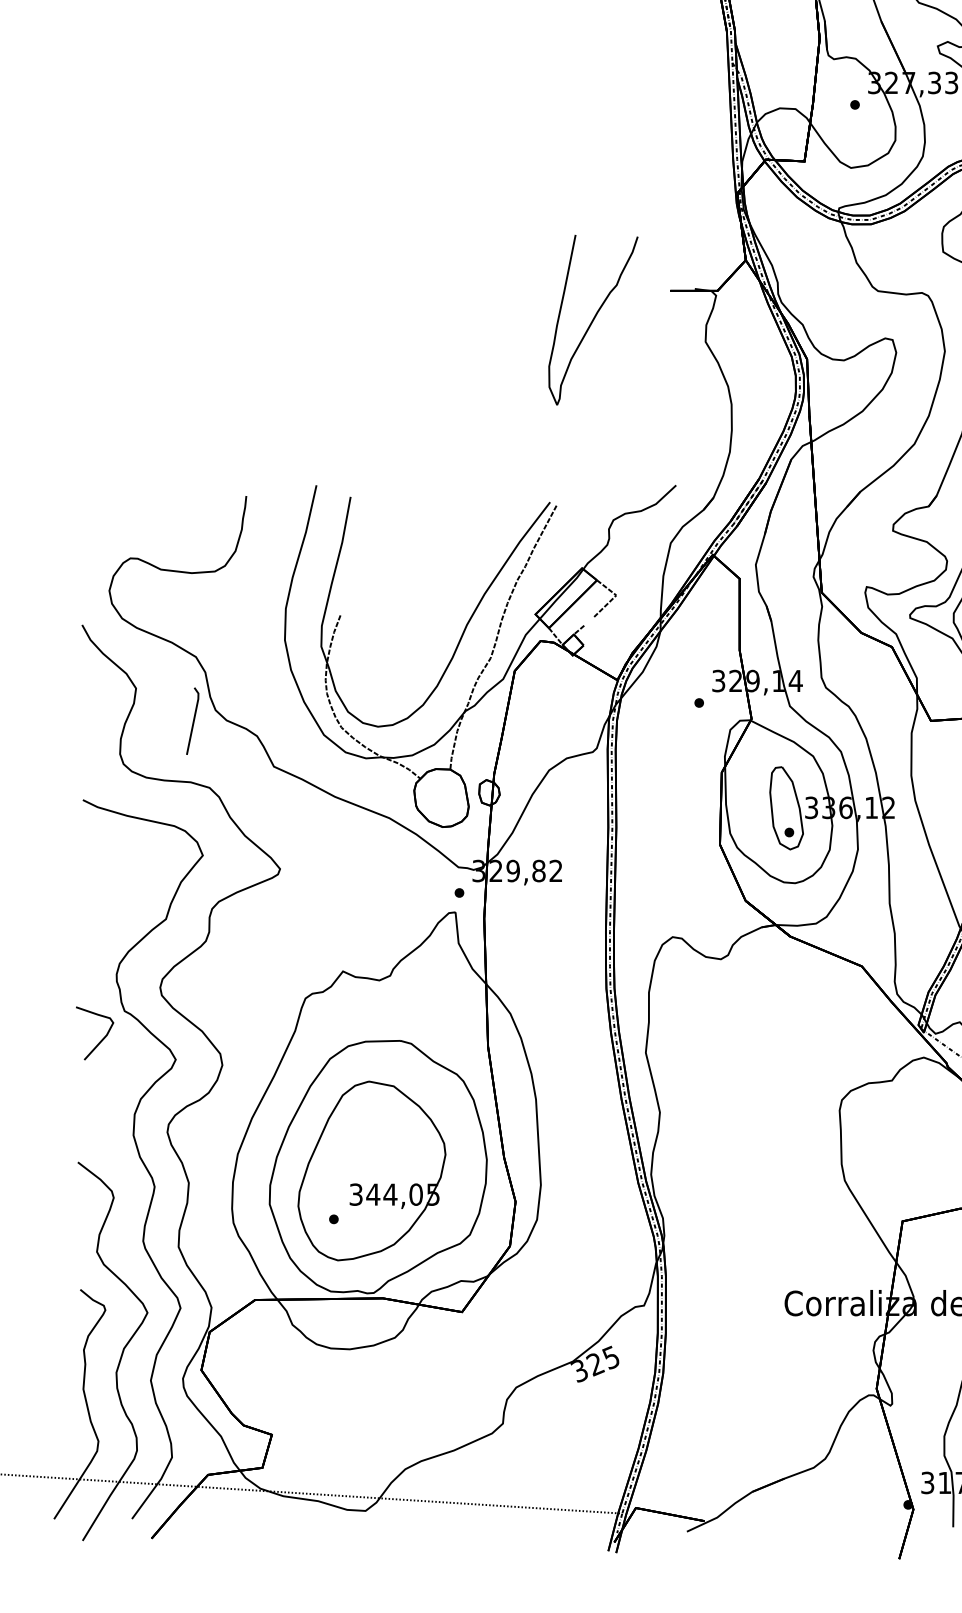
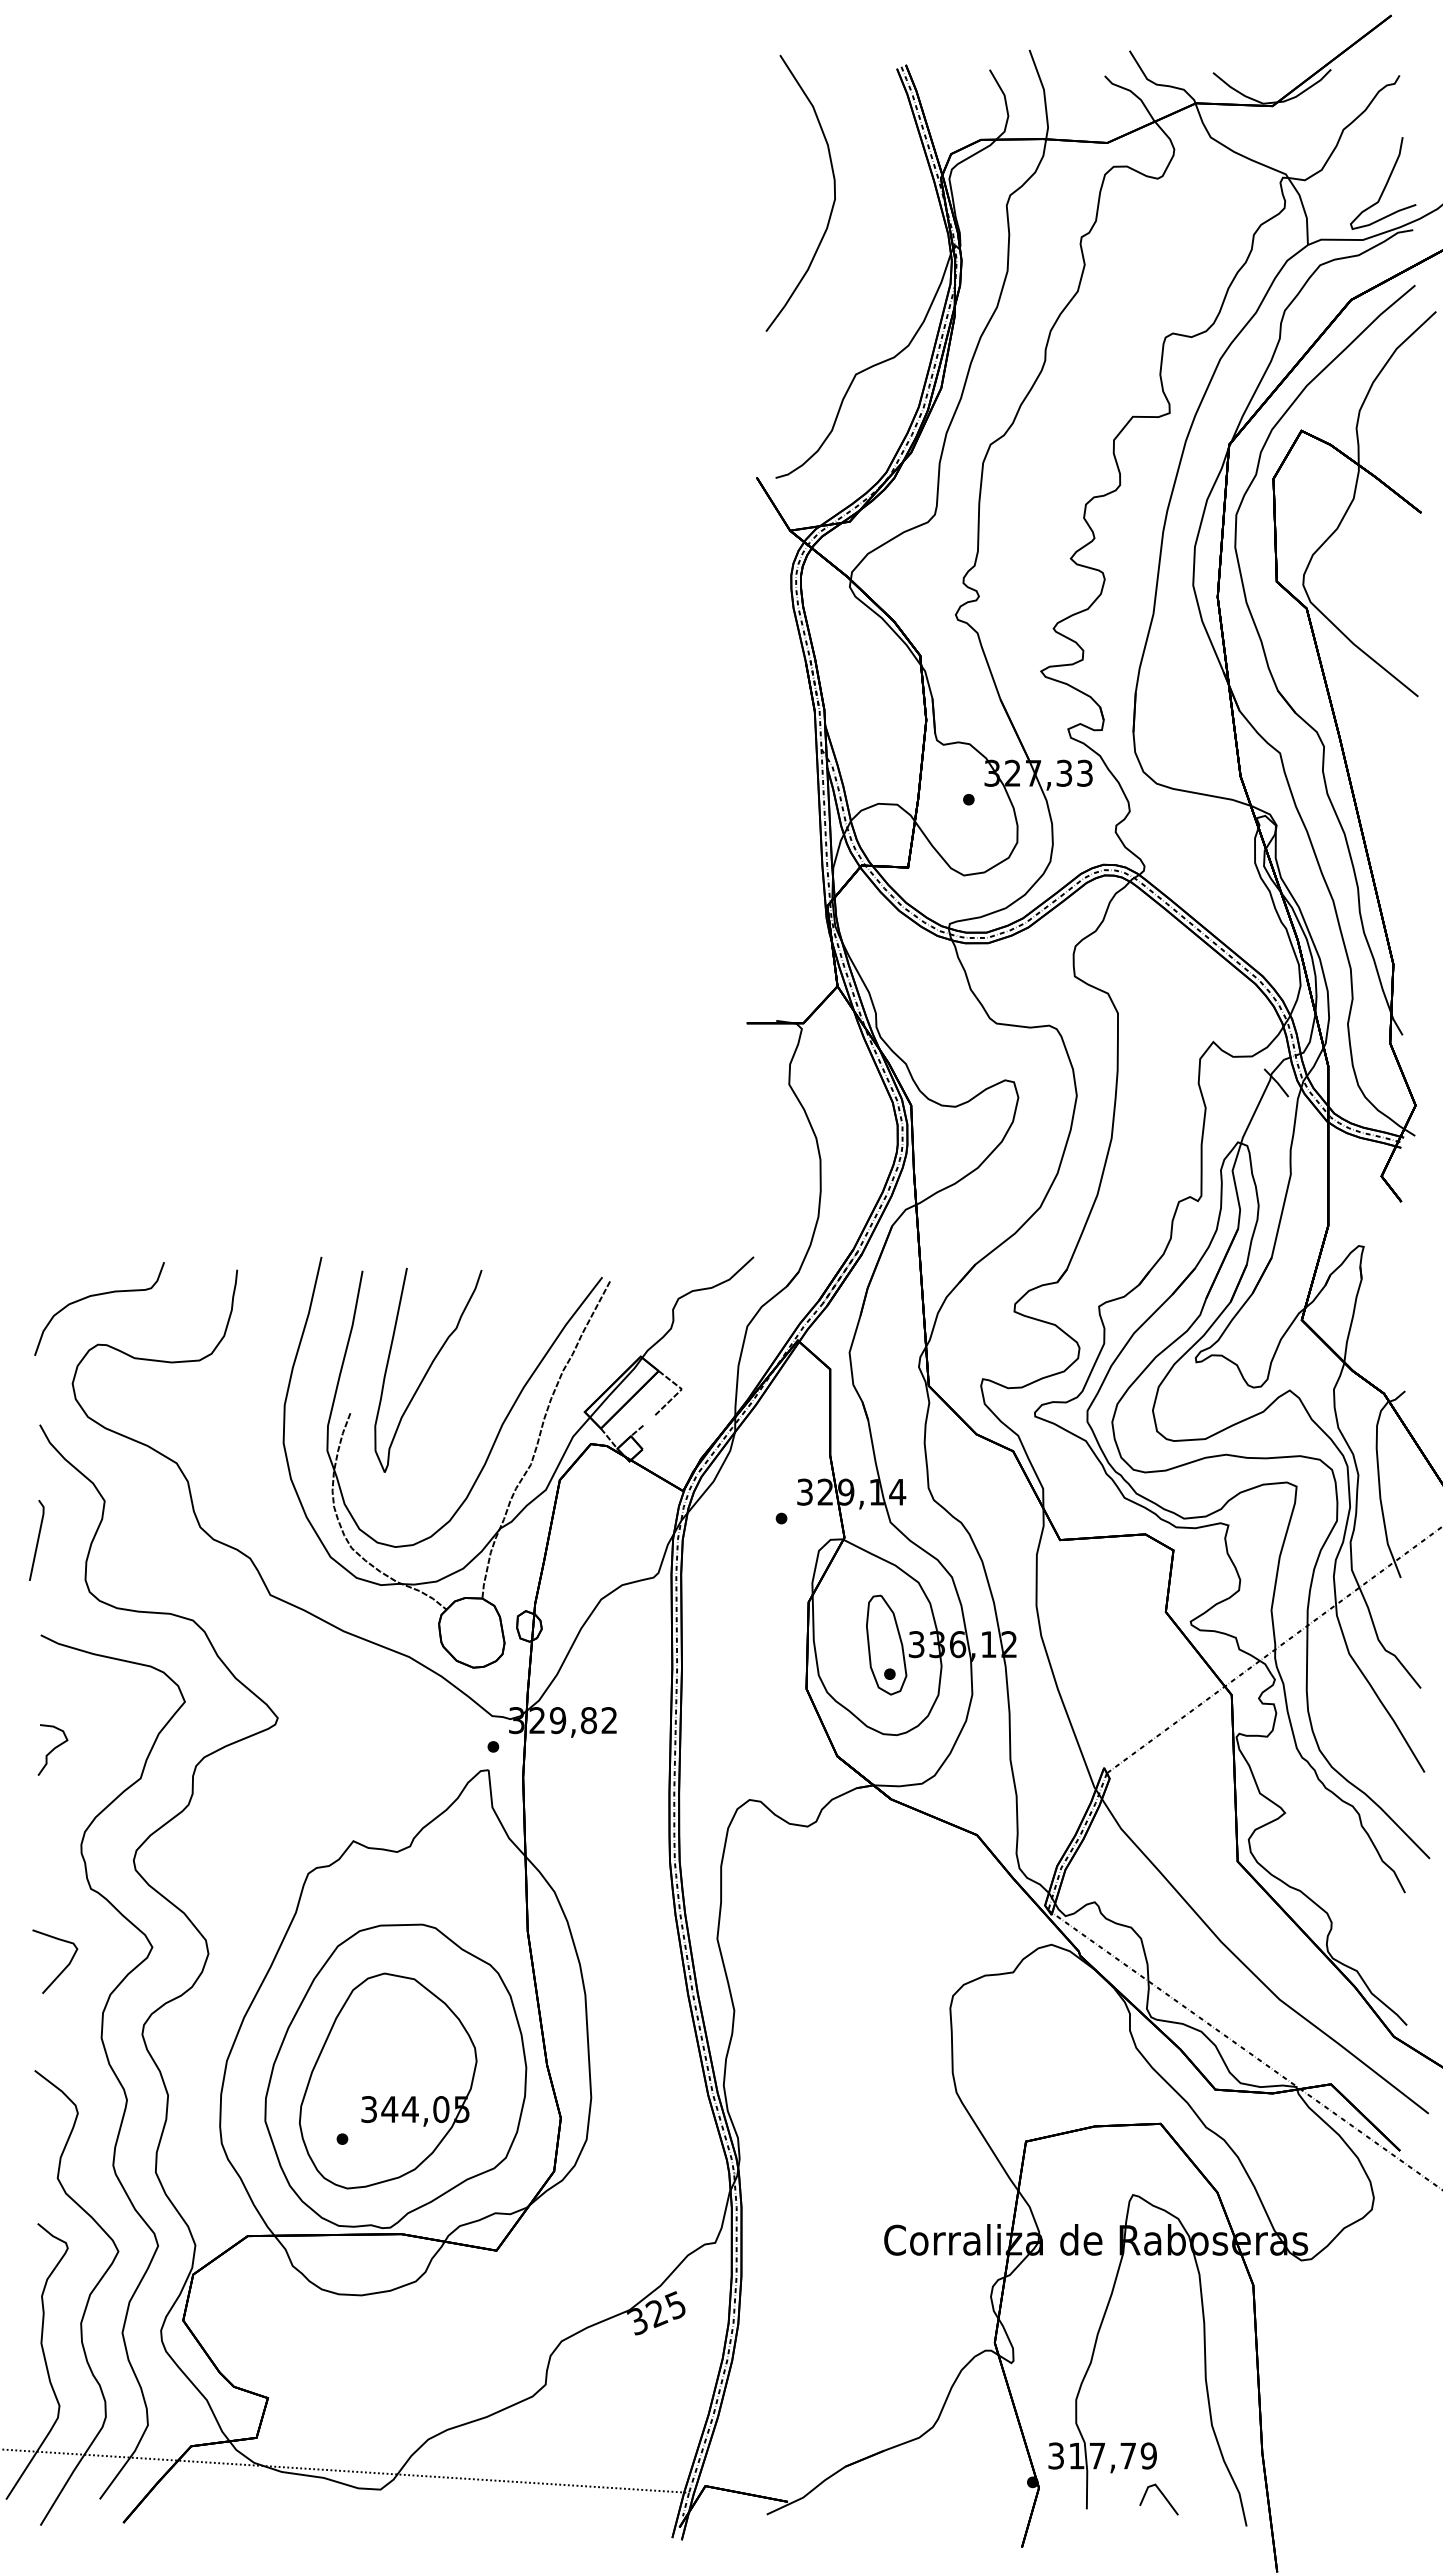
curve: (593, 319) -> (428, 1369), moved
curve: (131, 517) -> (99, 1295), added
line: (193, 721) -> (37, 1540), moved
curve: (92, 895) -> (52, 1749), added
curve: (102, 1038) -> (64, 1967), moved

